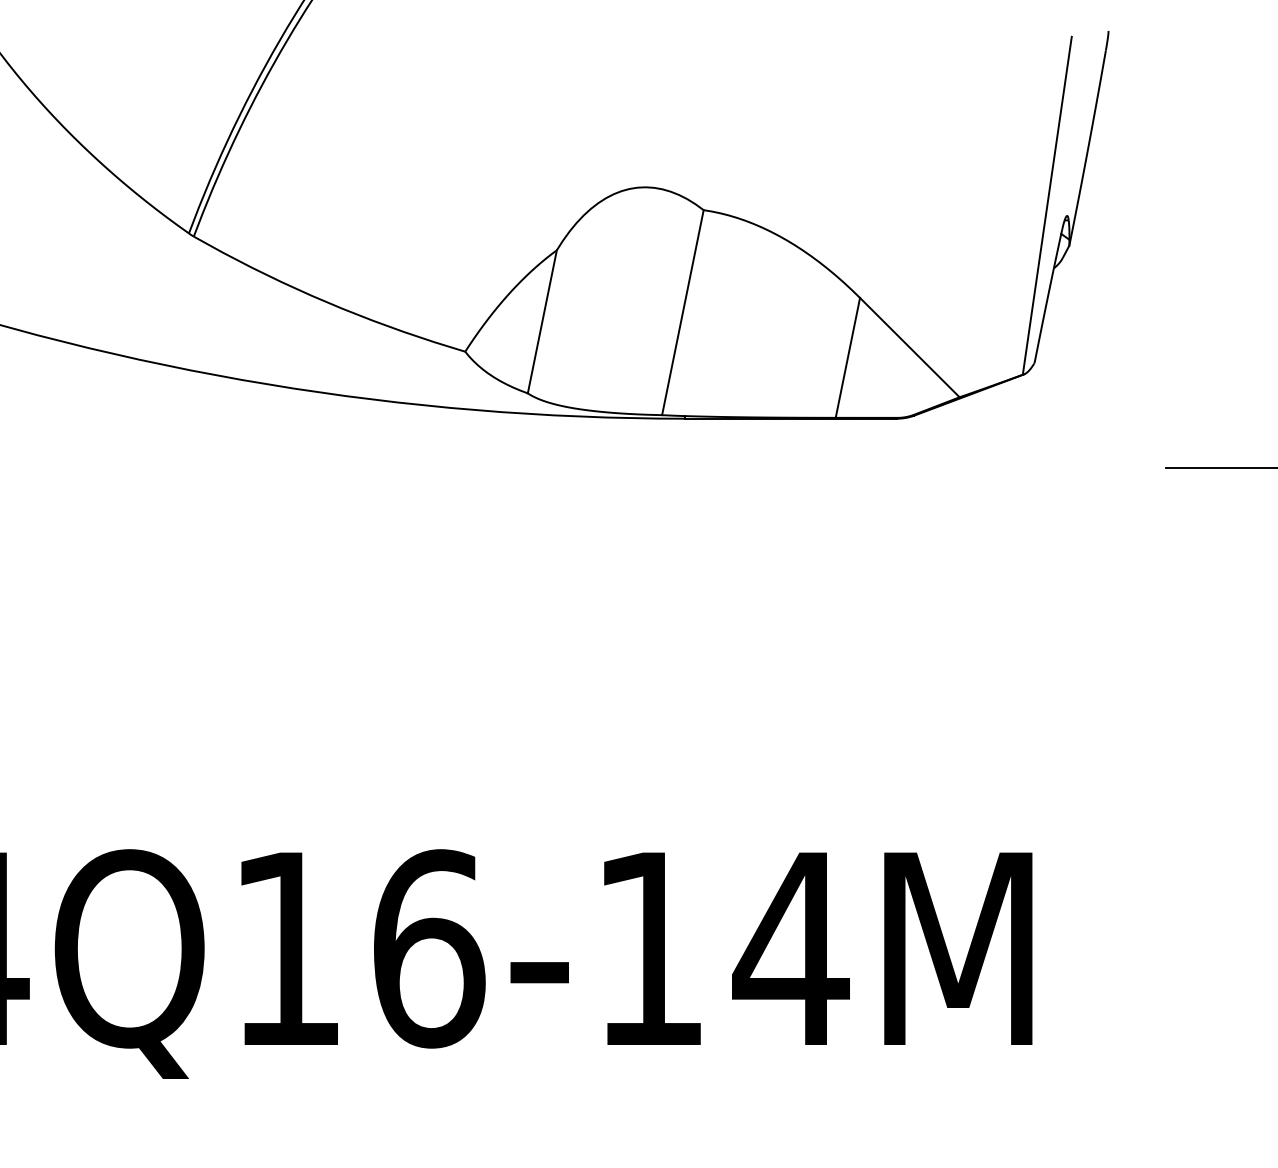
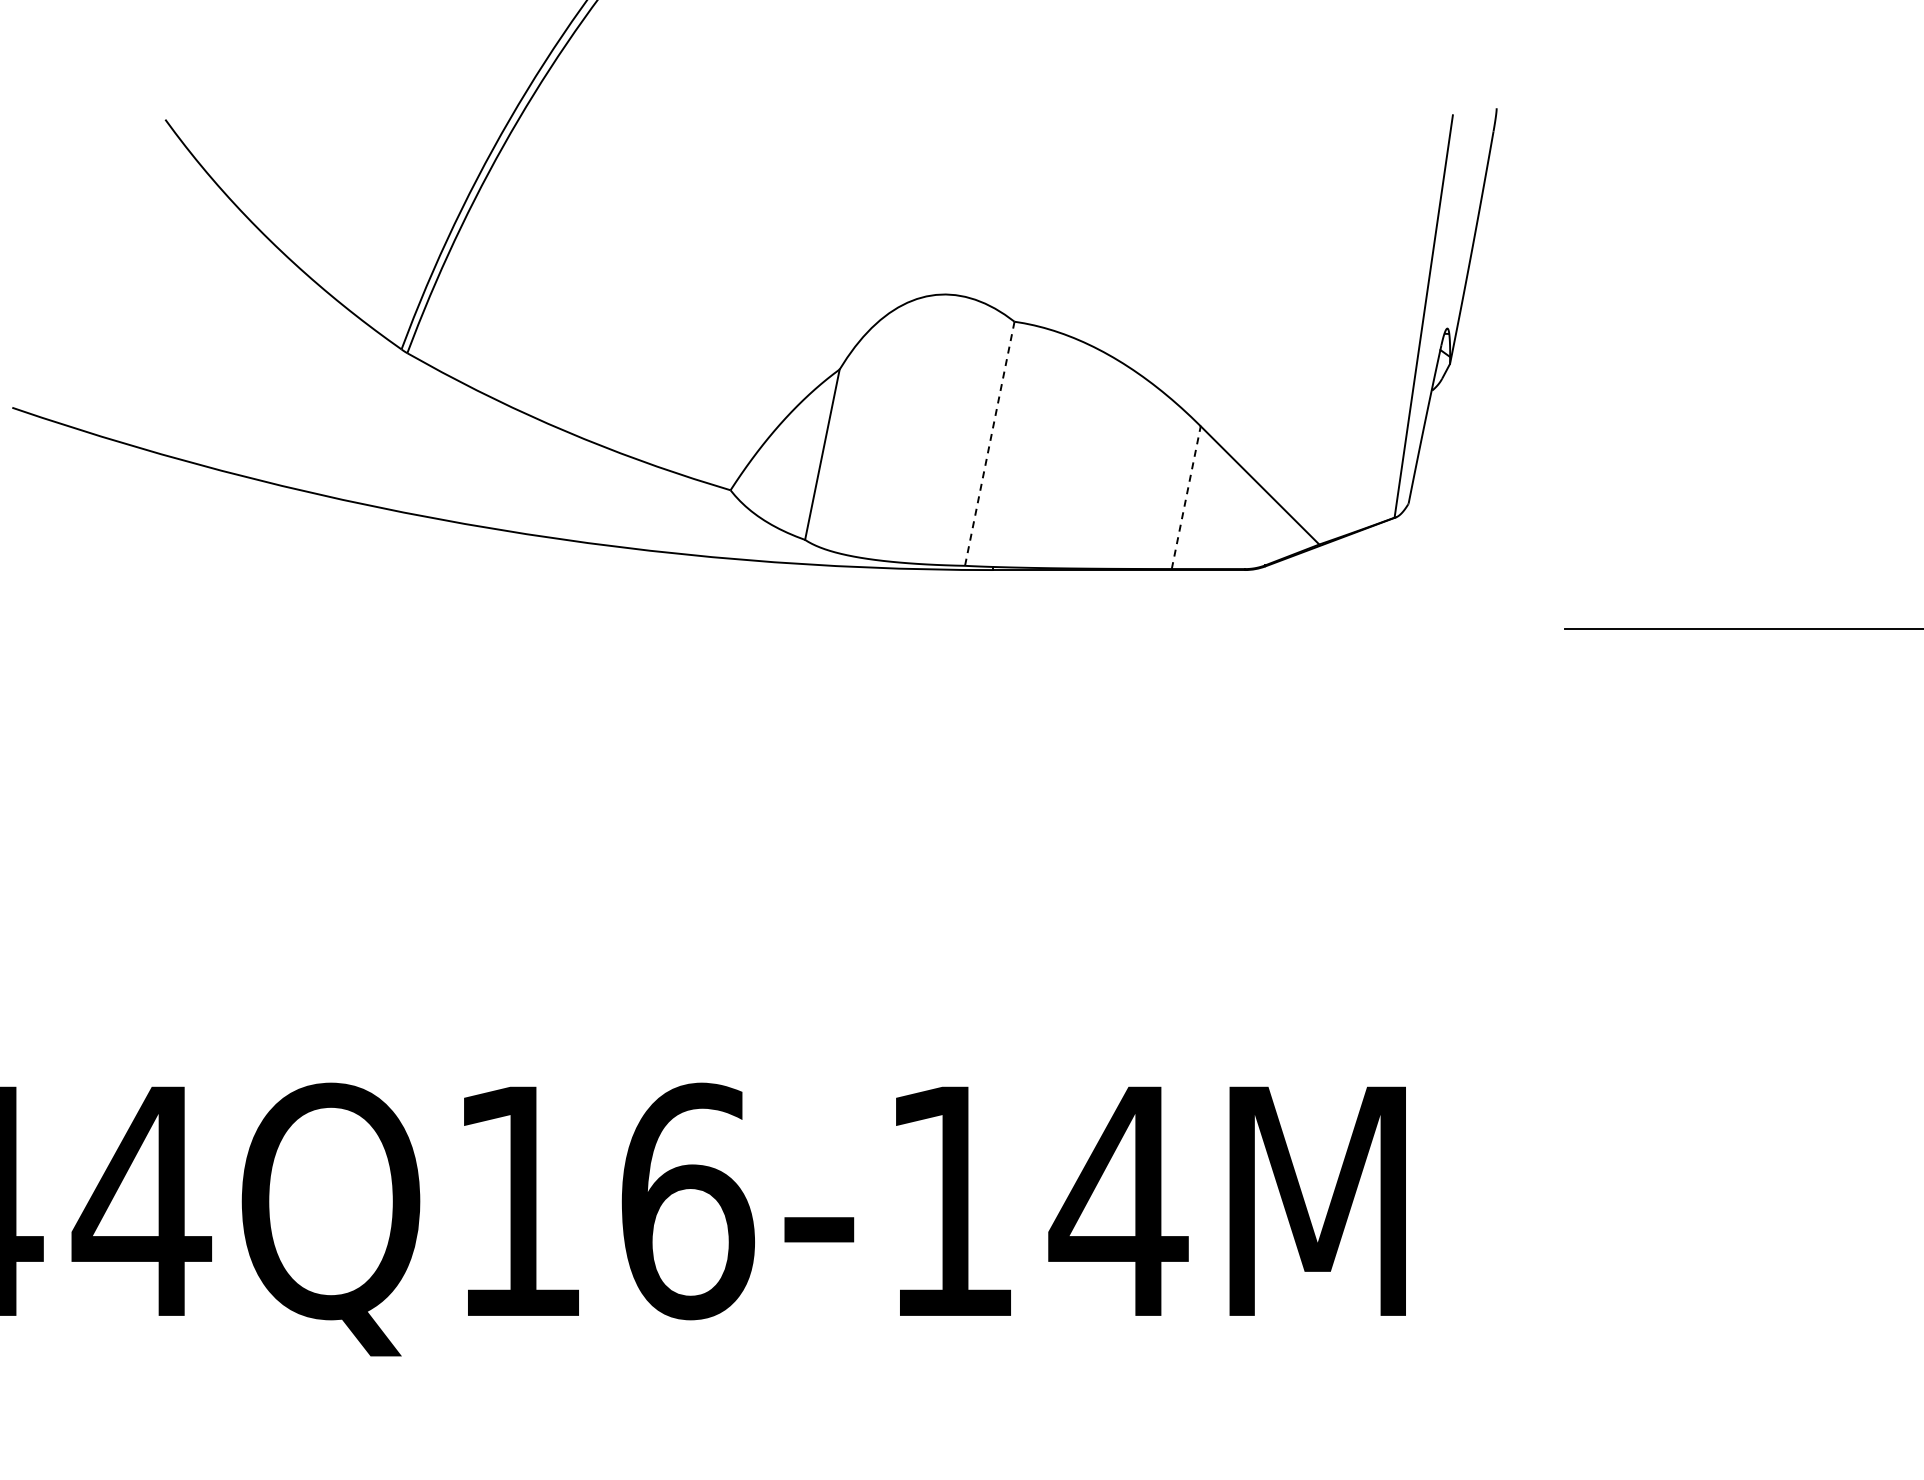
line: (682, 312) -> (989, 443), solid -> dashed
line: (848, 357) -> (1186, 497), solid -> dashed

